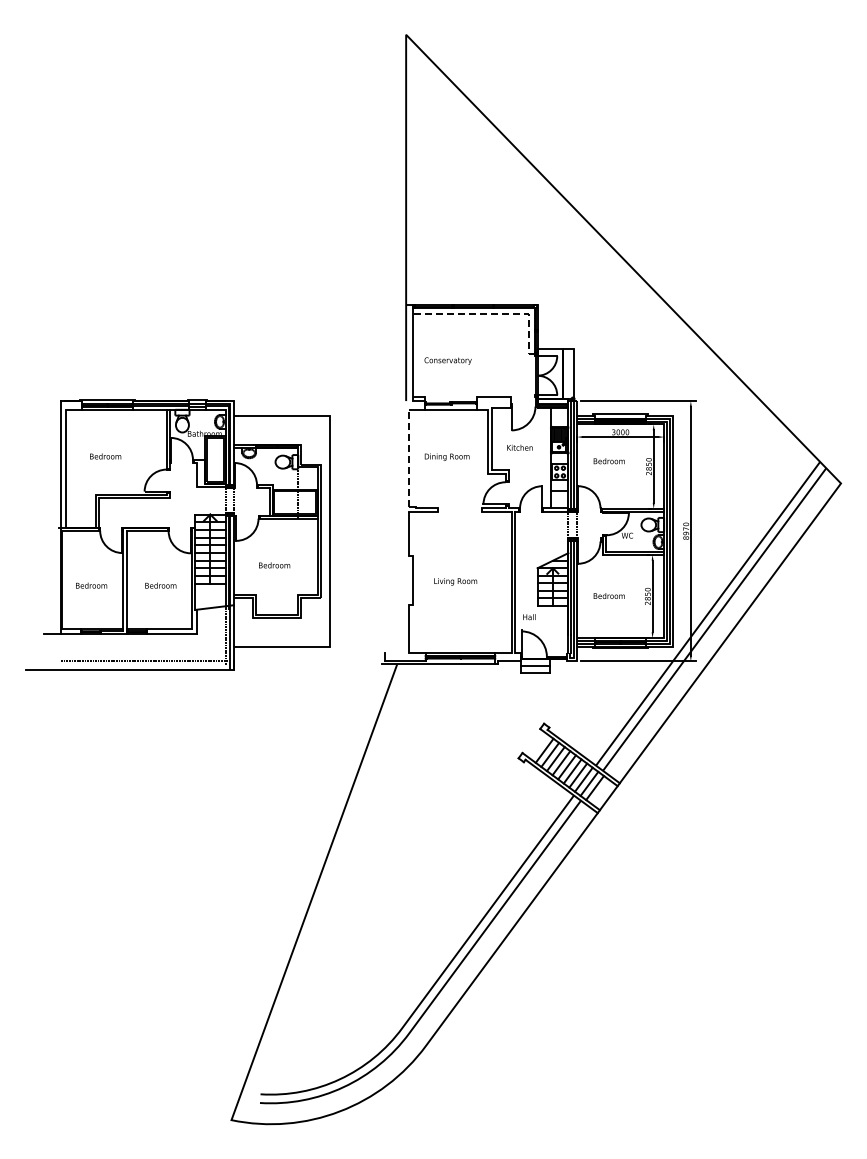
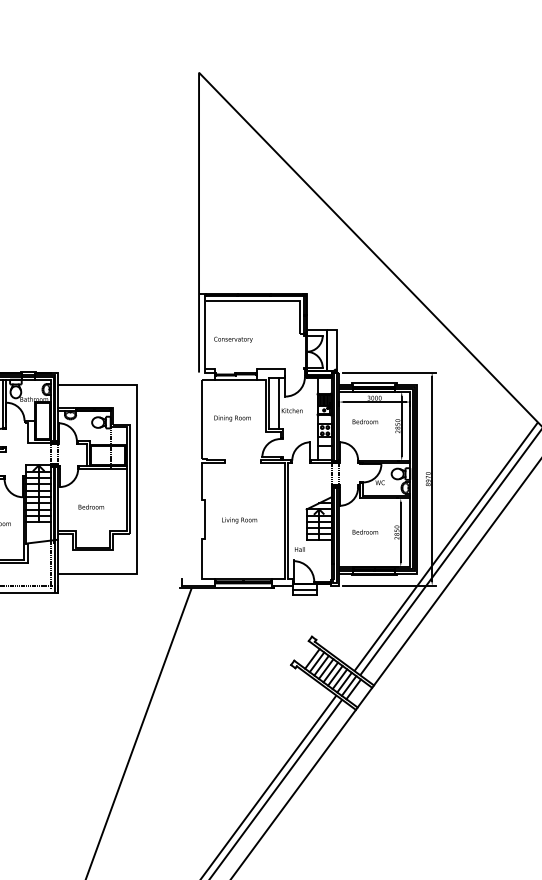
line: (493, 313) -> (270, 300), dashed -> solid
line: (503, 439) -> (278, 404), added
line: (409, 458) -> (201, 419), dashed -> solid

